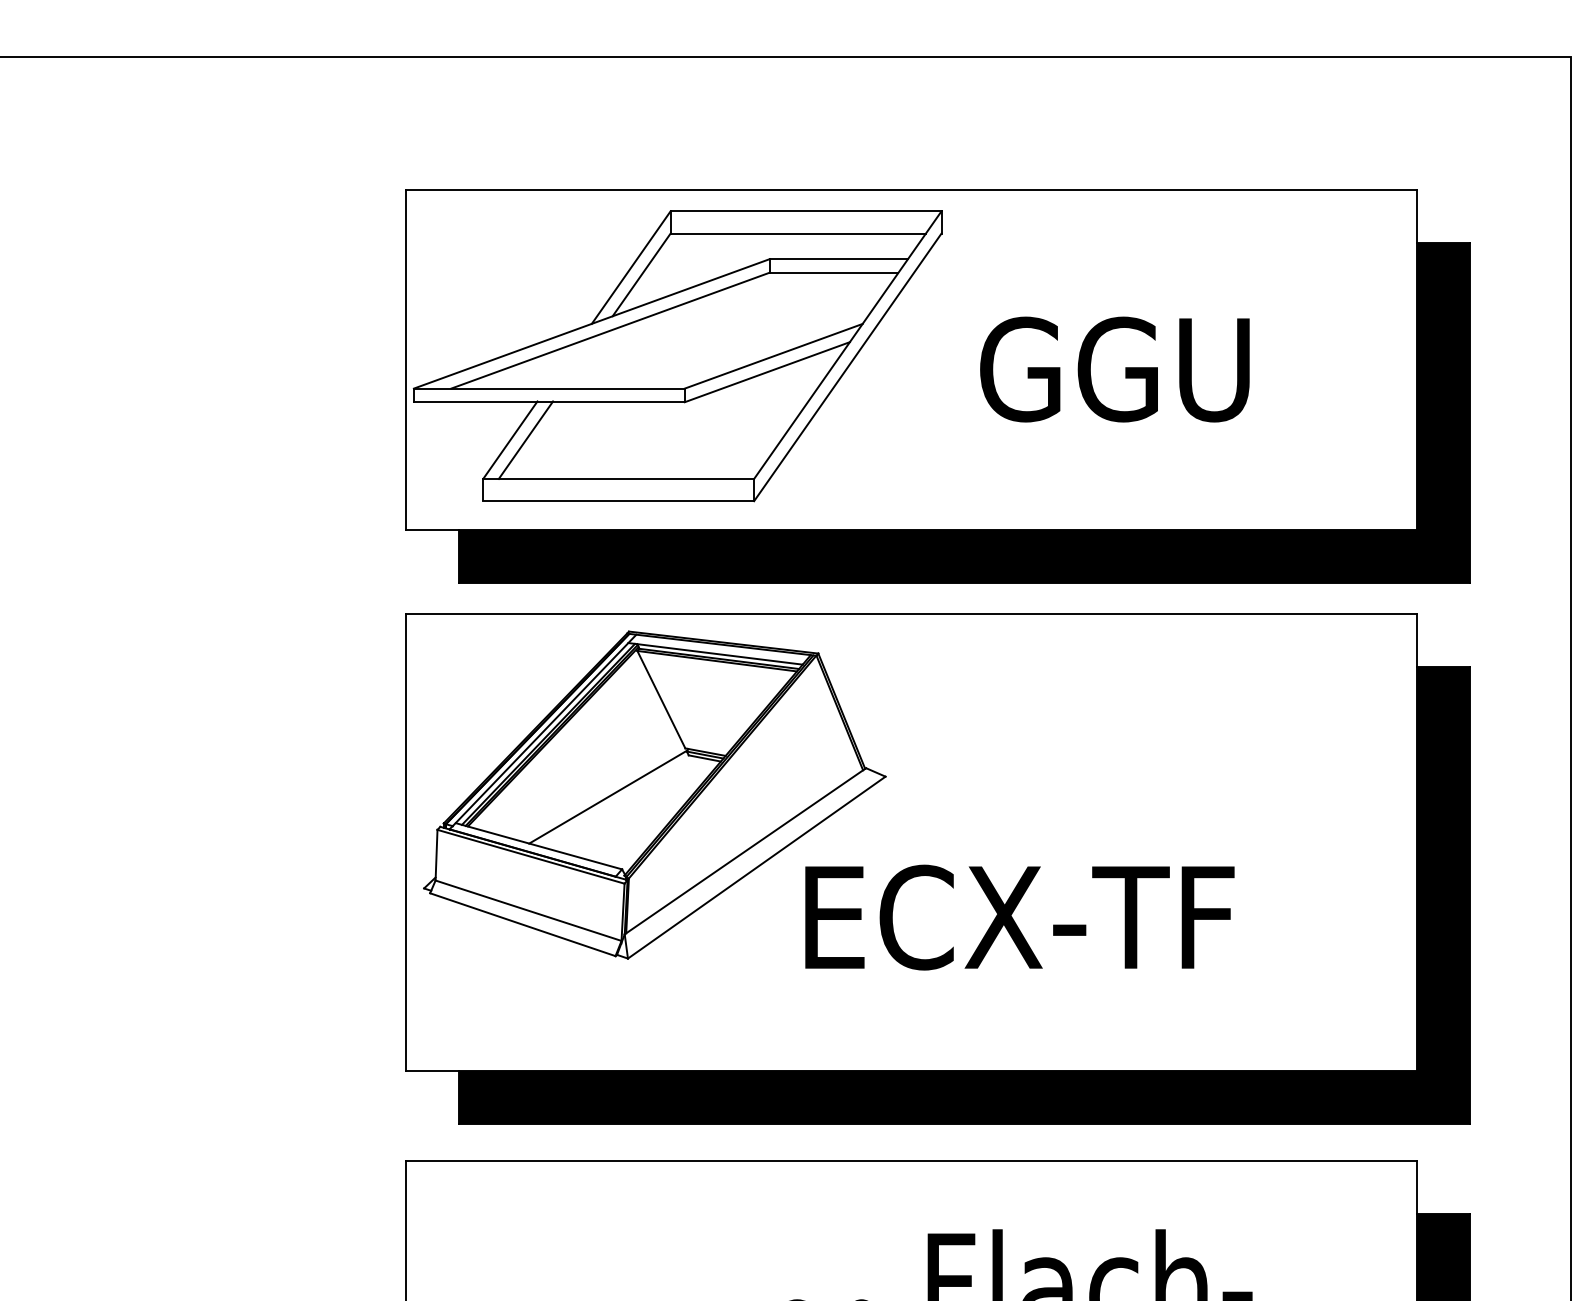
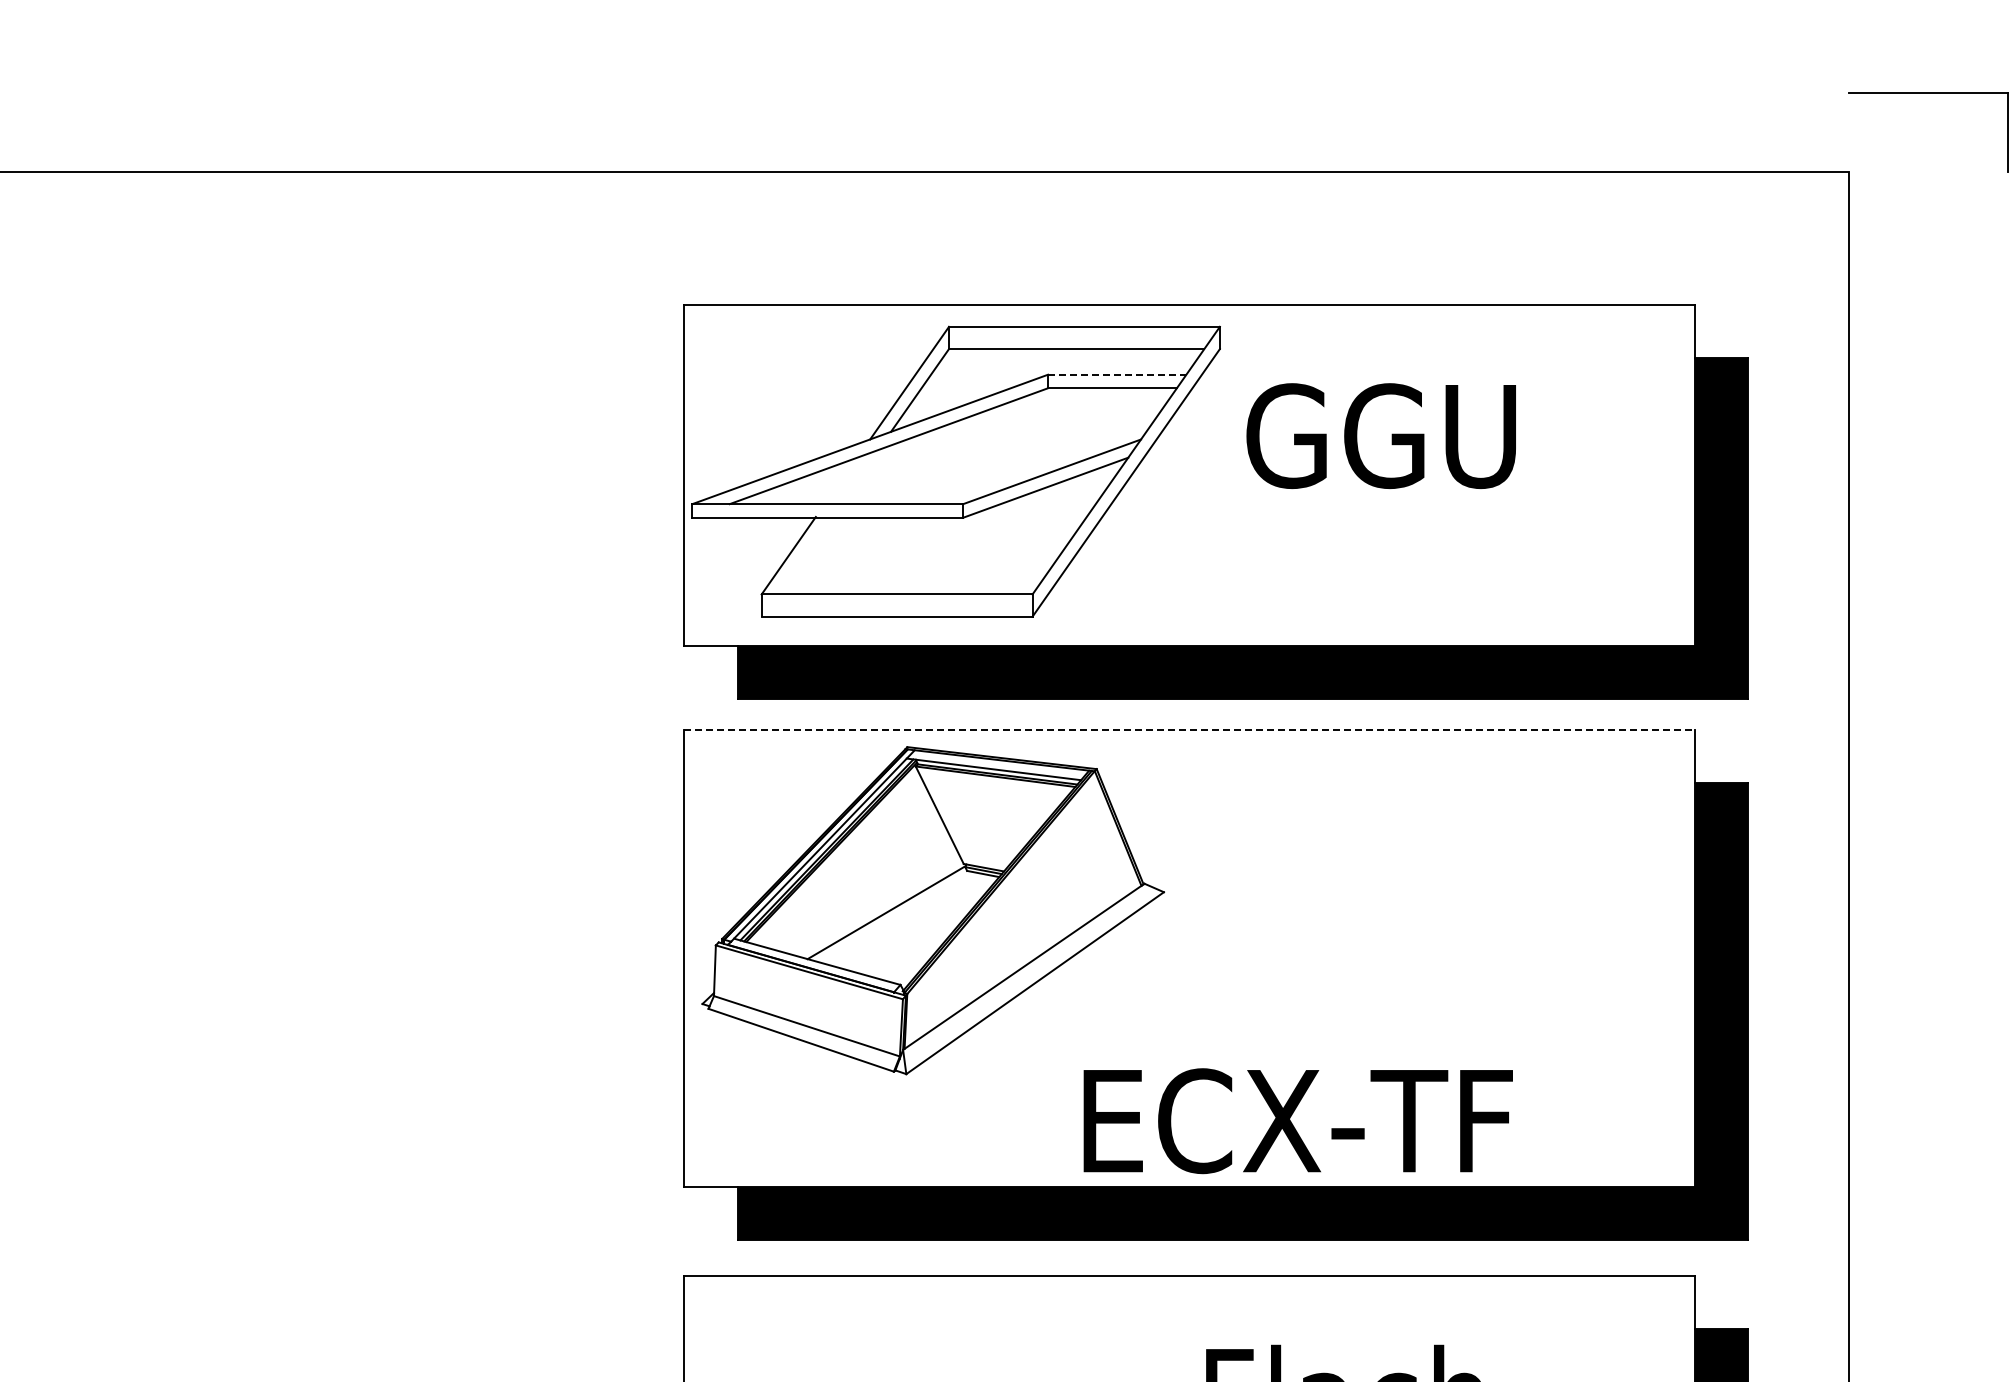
line: (839, 258) -> (1117, 374), solid -> dashed
text: (1114, 368) -> (1380, 435), moved
line: (526, 439) -> (804, 555), removed
line: (912, 613) -> (1190, 729), solid -> dashed
text: (1019, 917) -> (1297, 1121), moved

